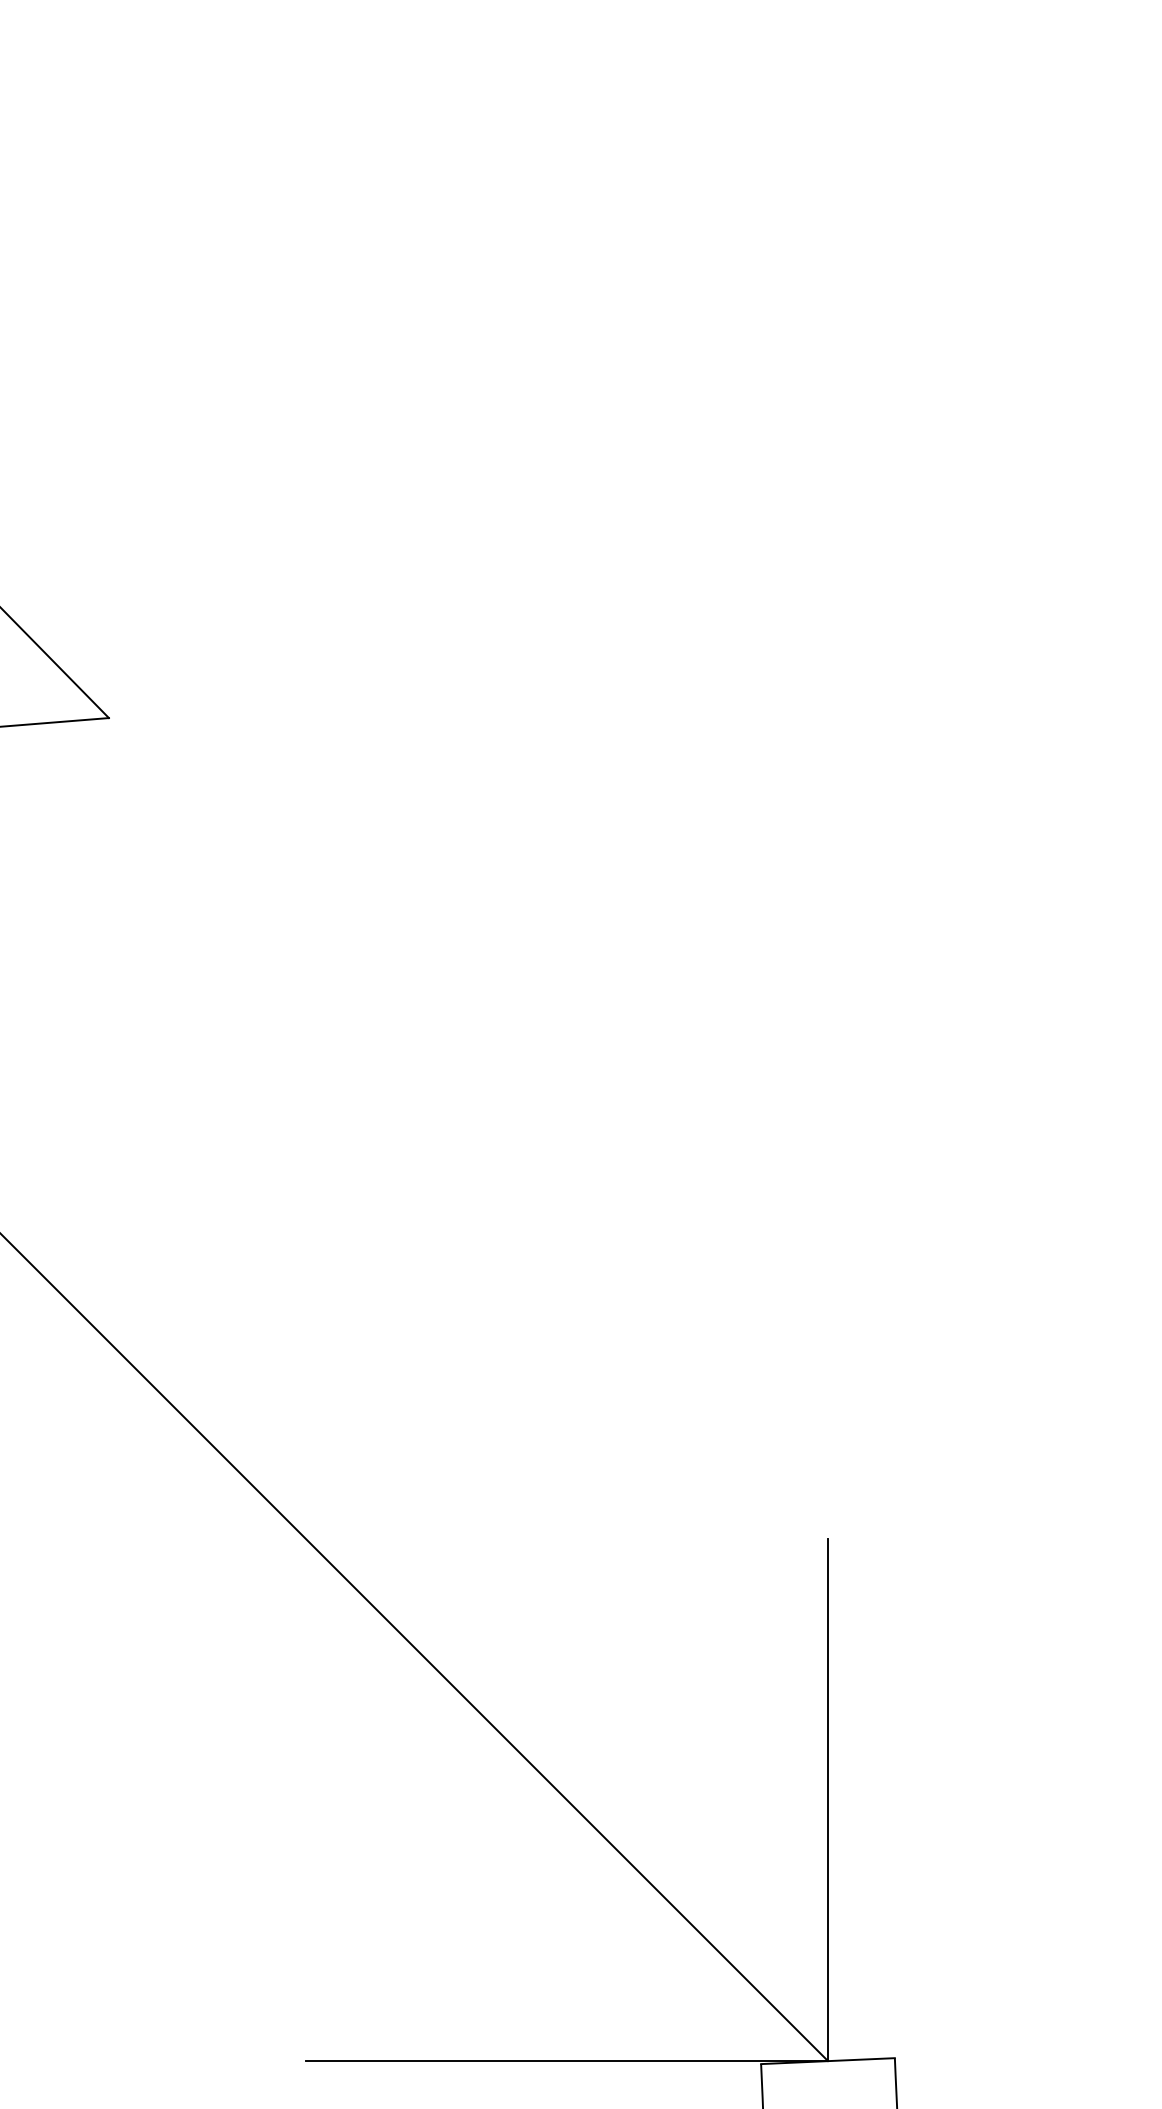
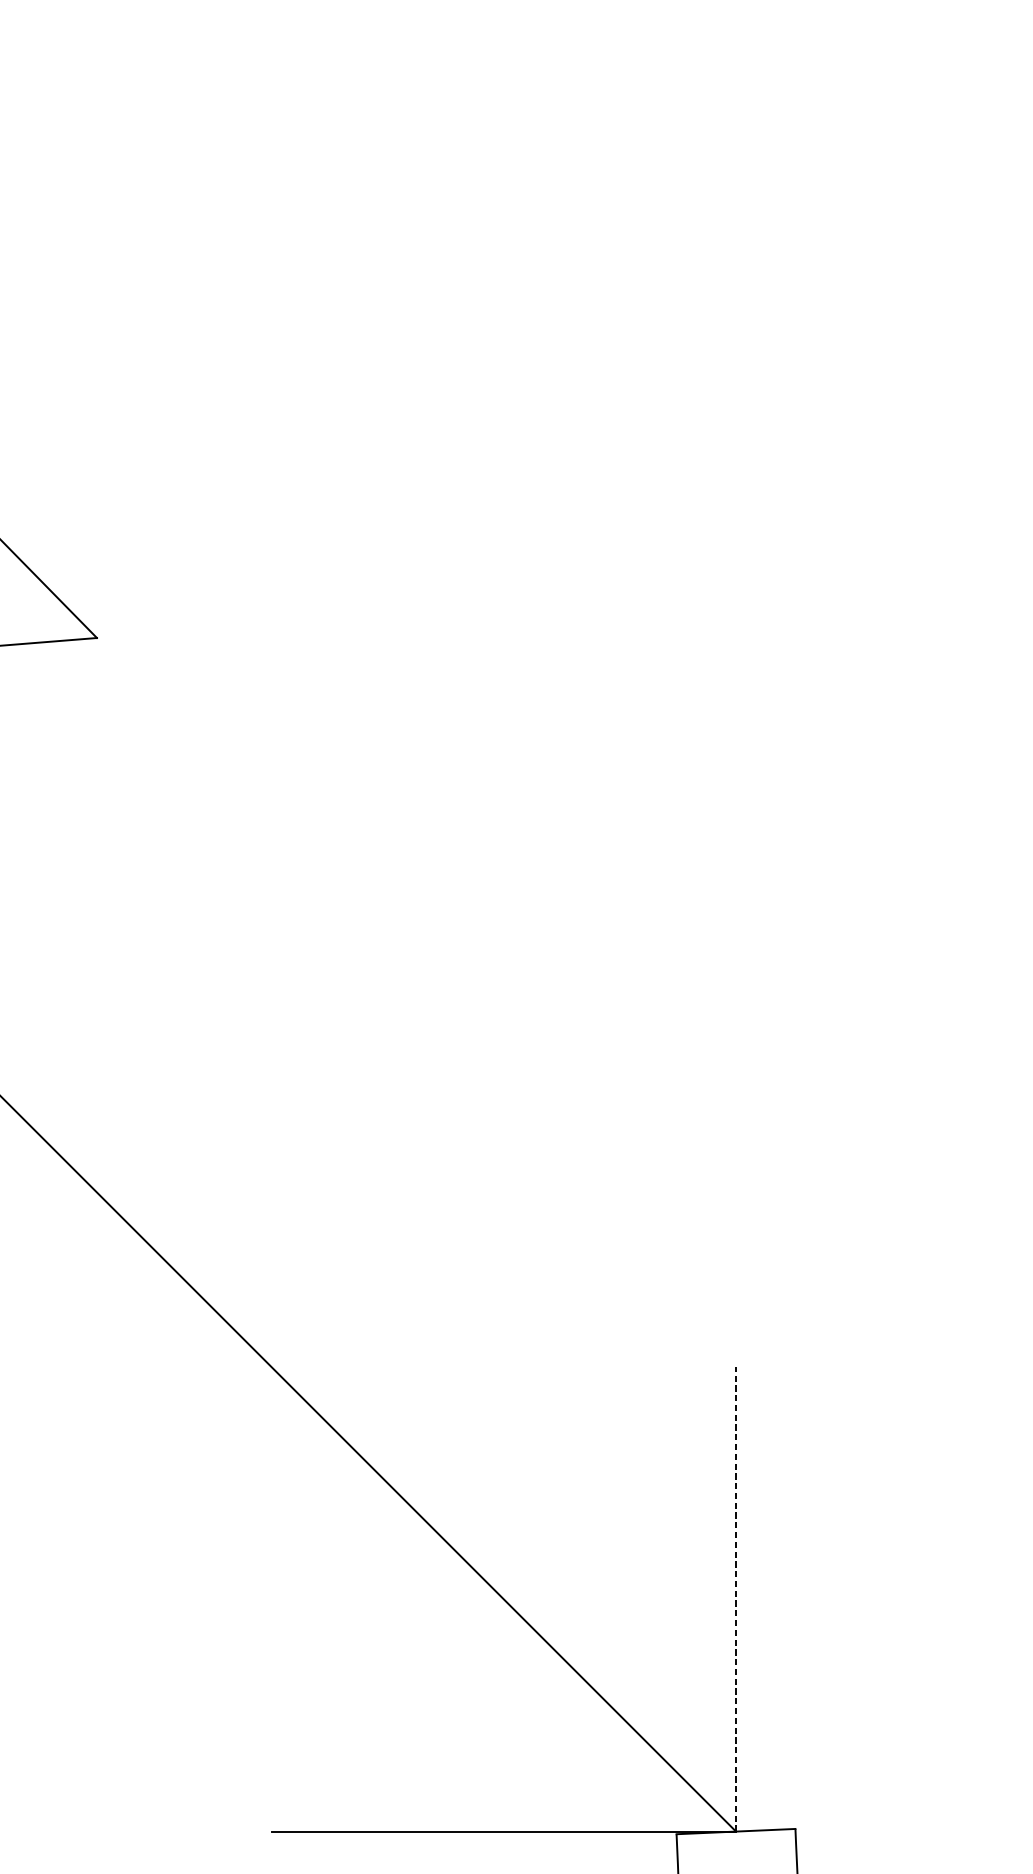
line: (828, 1799) -> (736, 1599), solid -> dashed

